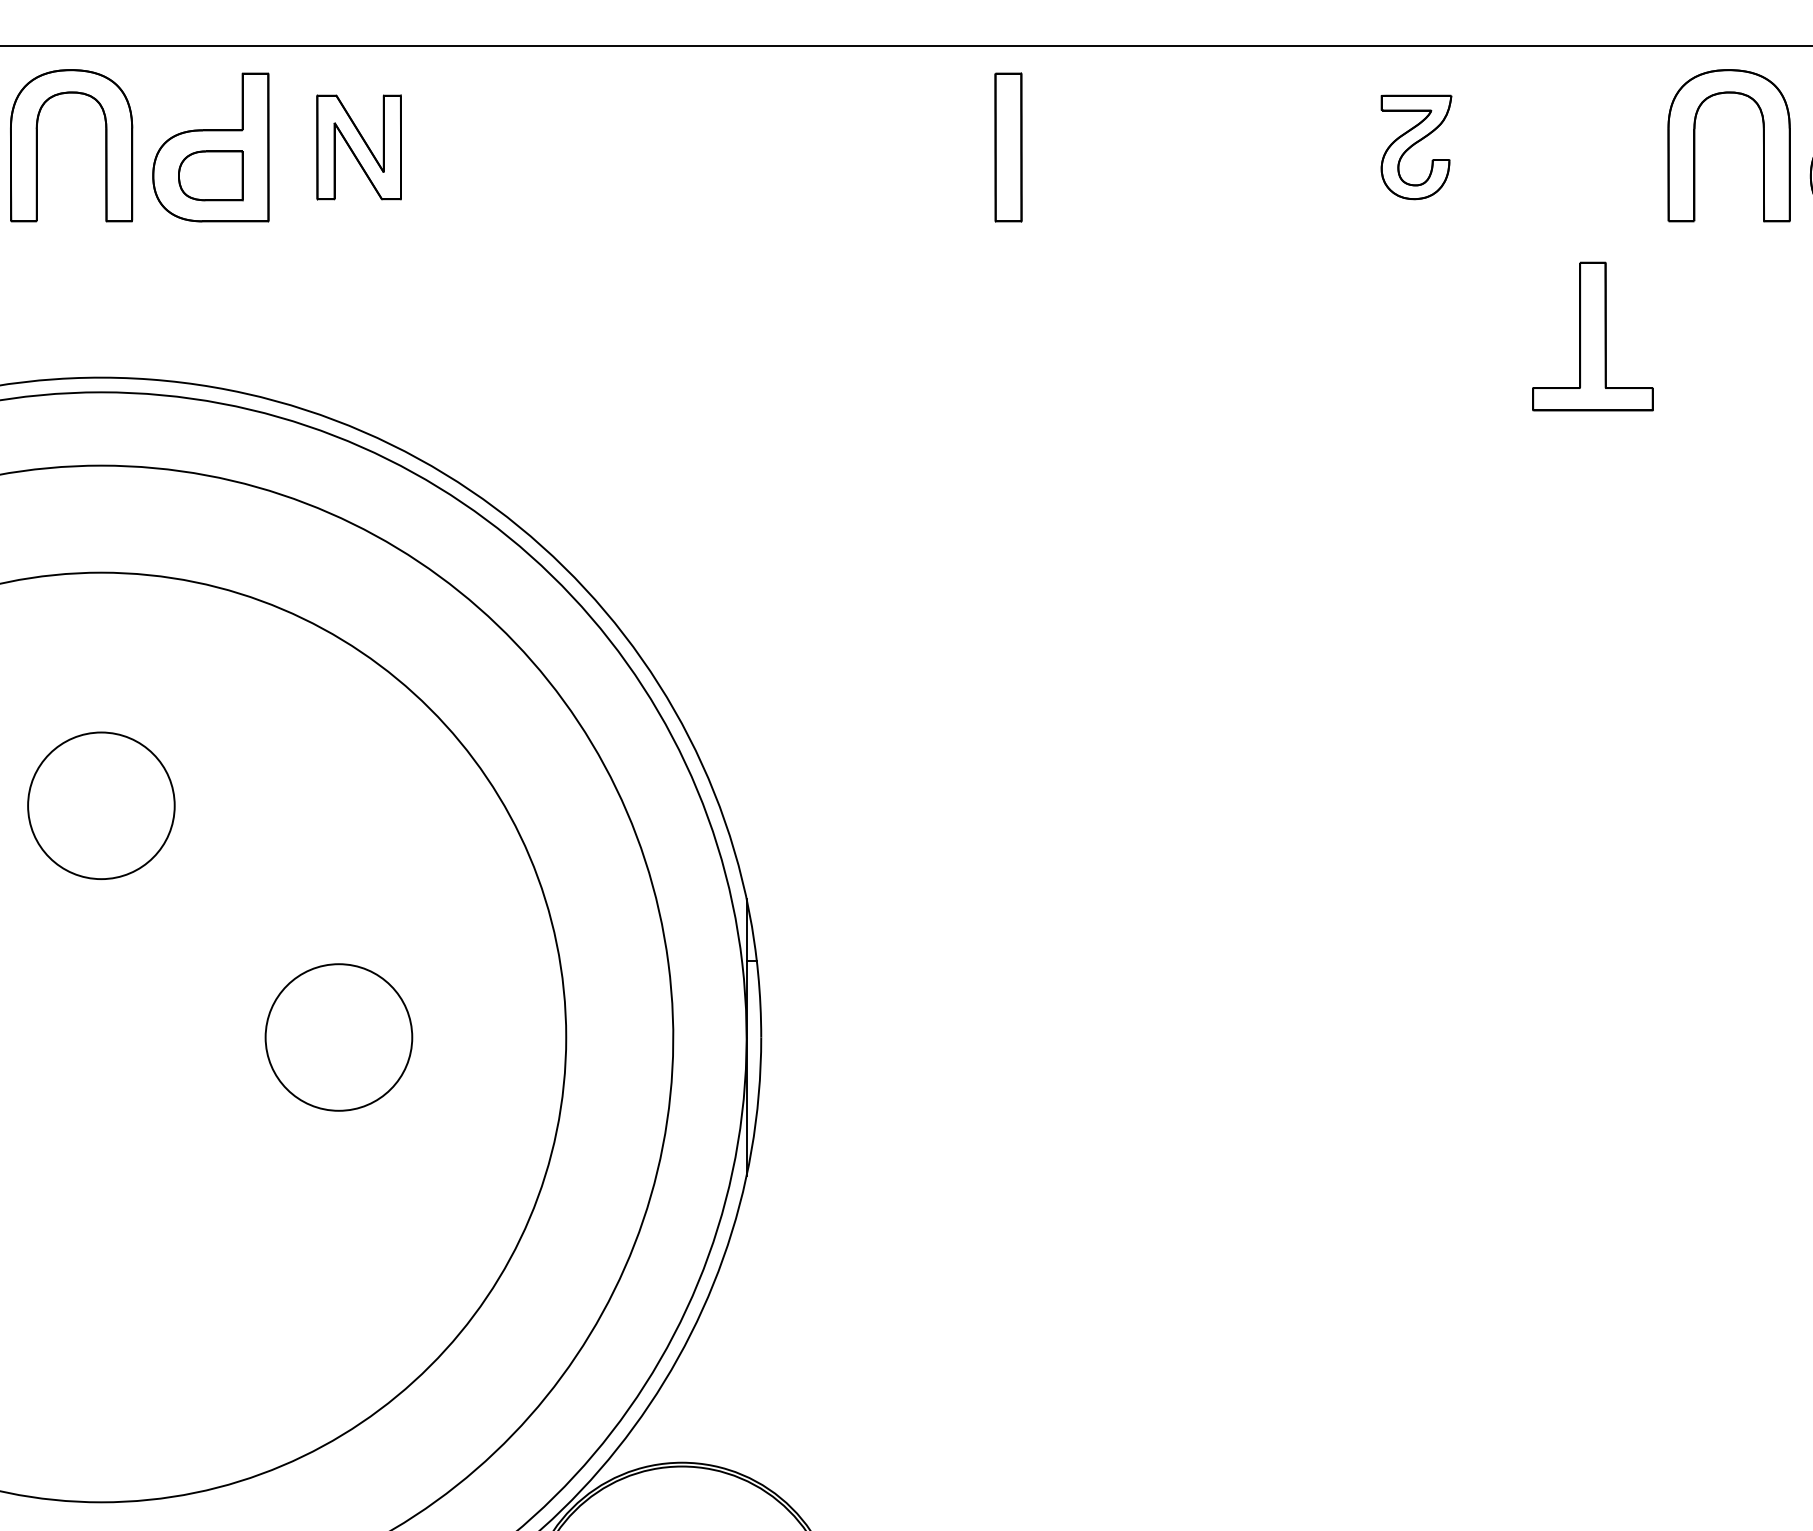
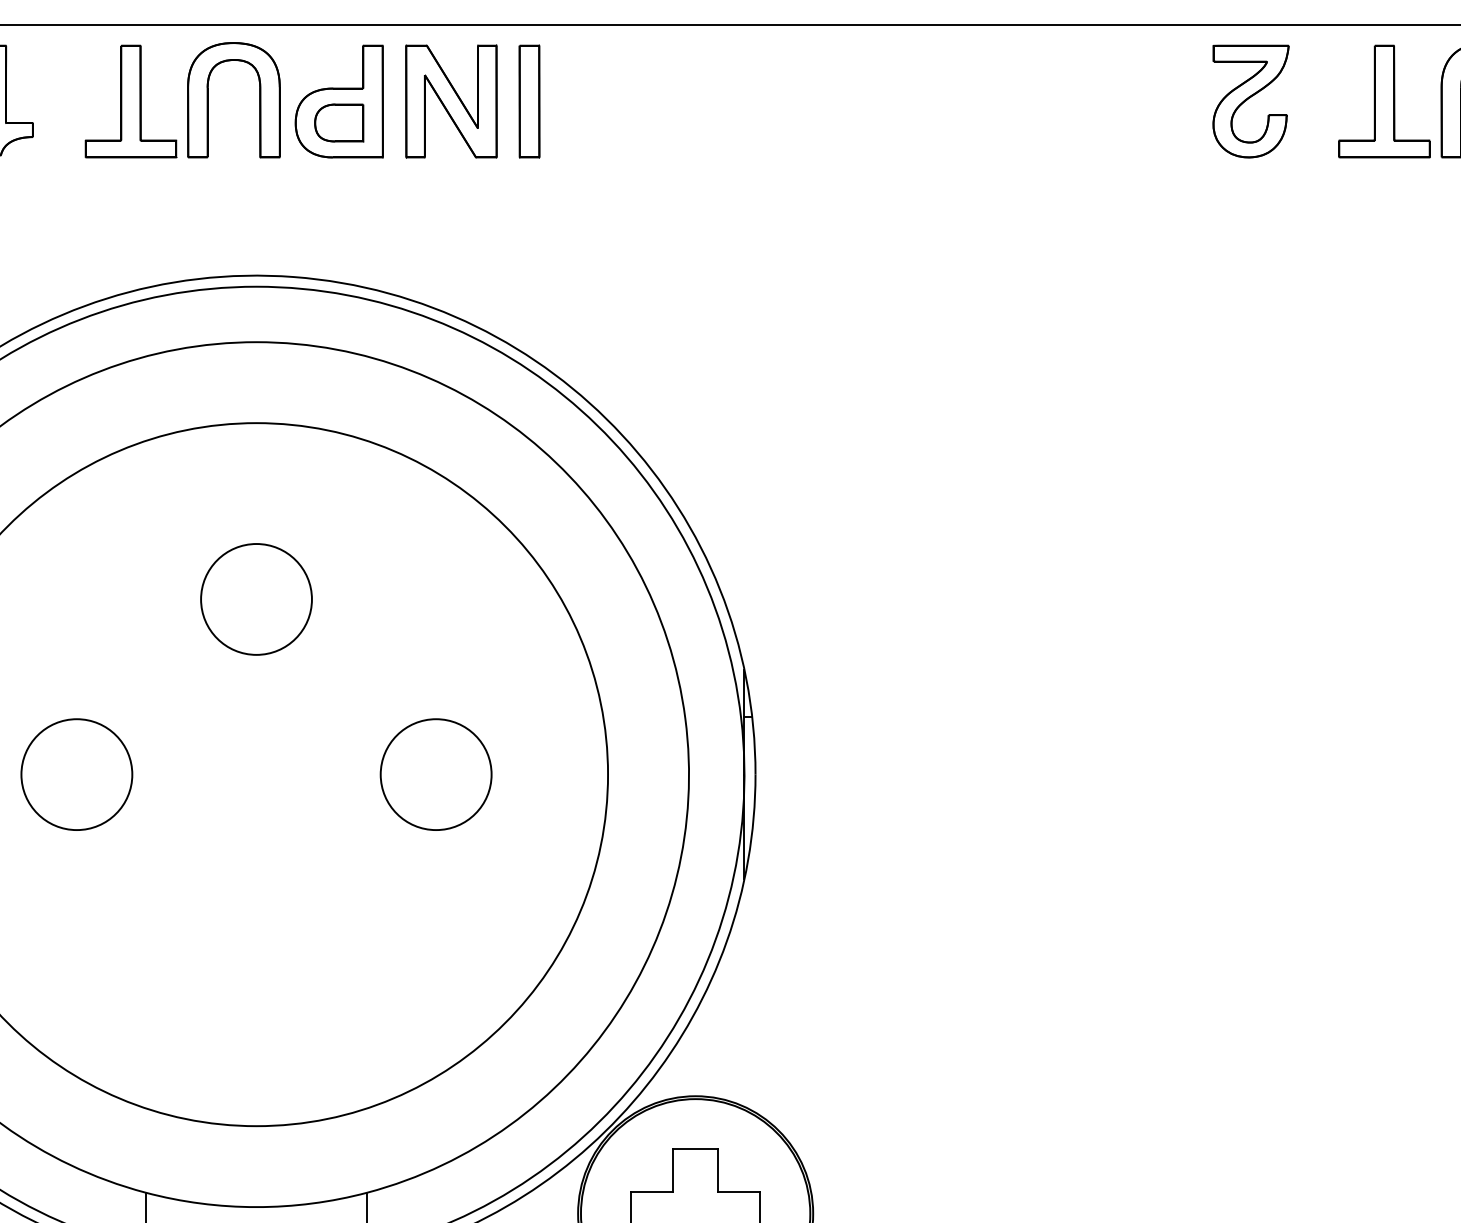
part: (359, 147) -> (451, 101), size x1.43
part: (1008, 147) -> (529, 101), moved
part: (1415, 147) -> (1250, 101), size x1.43
part: (1592, 336) -> (1384, 101), moved

